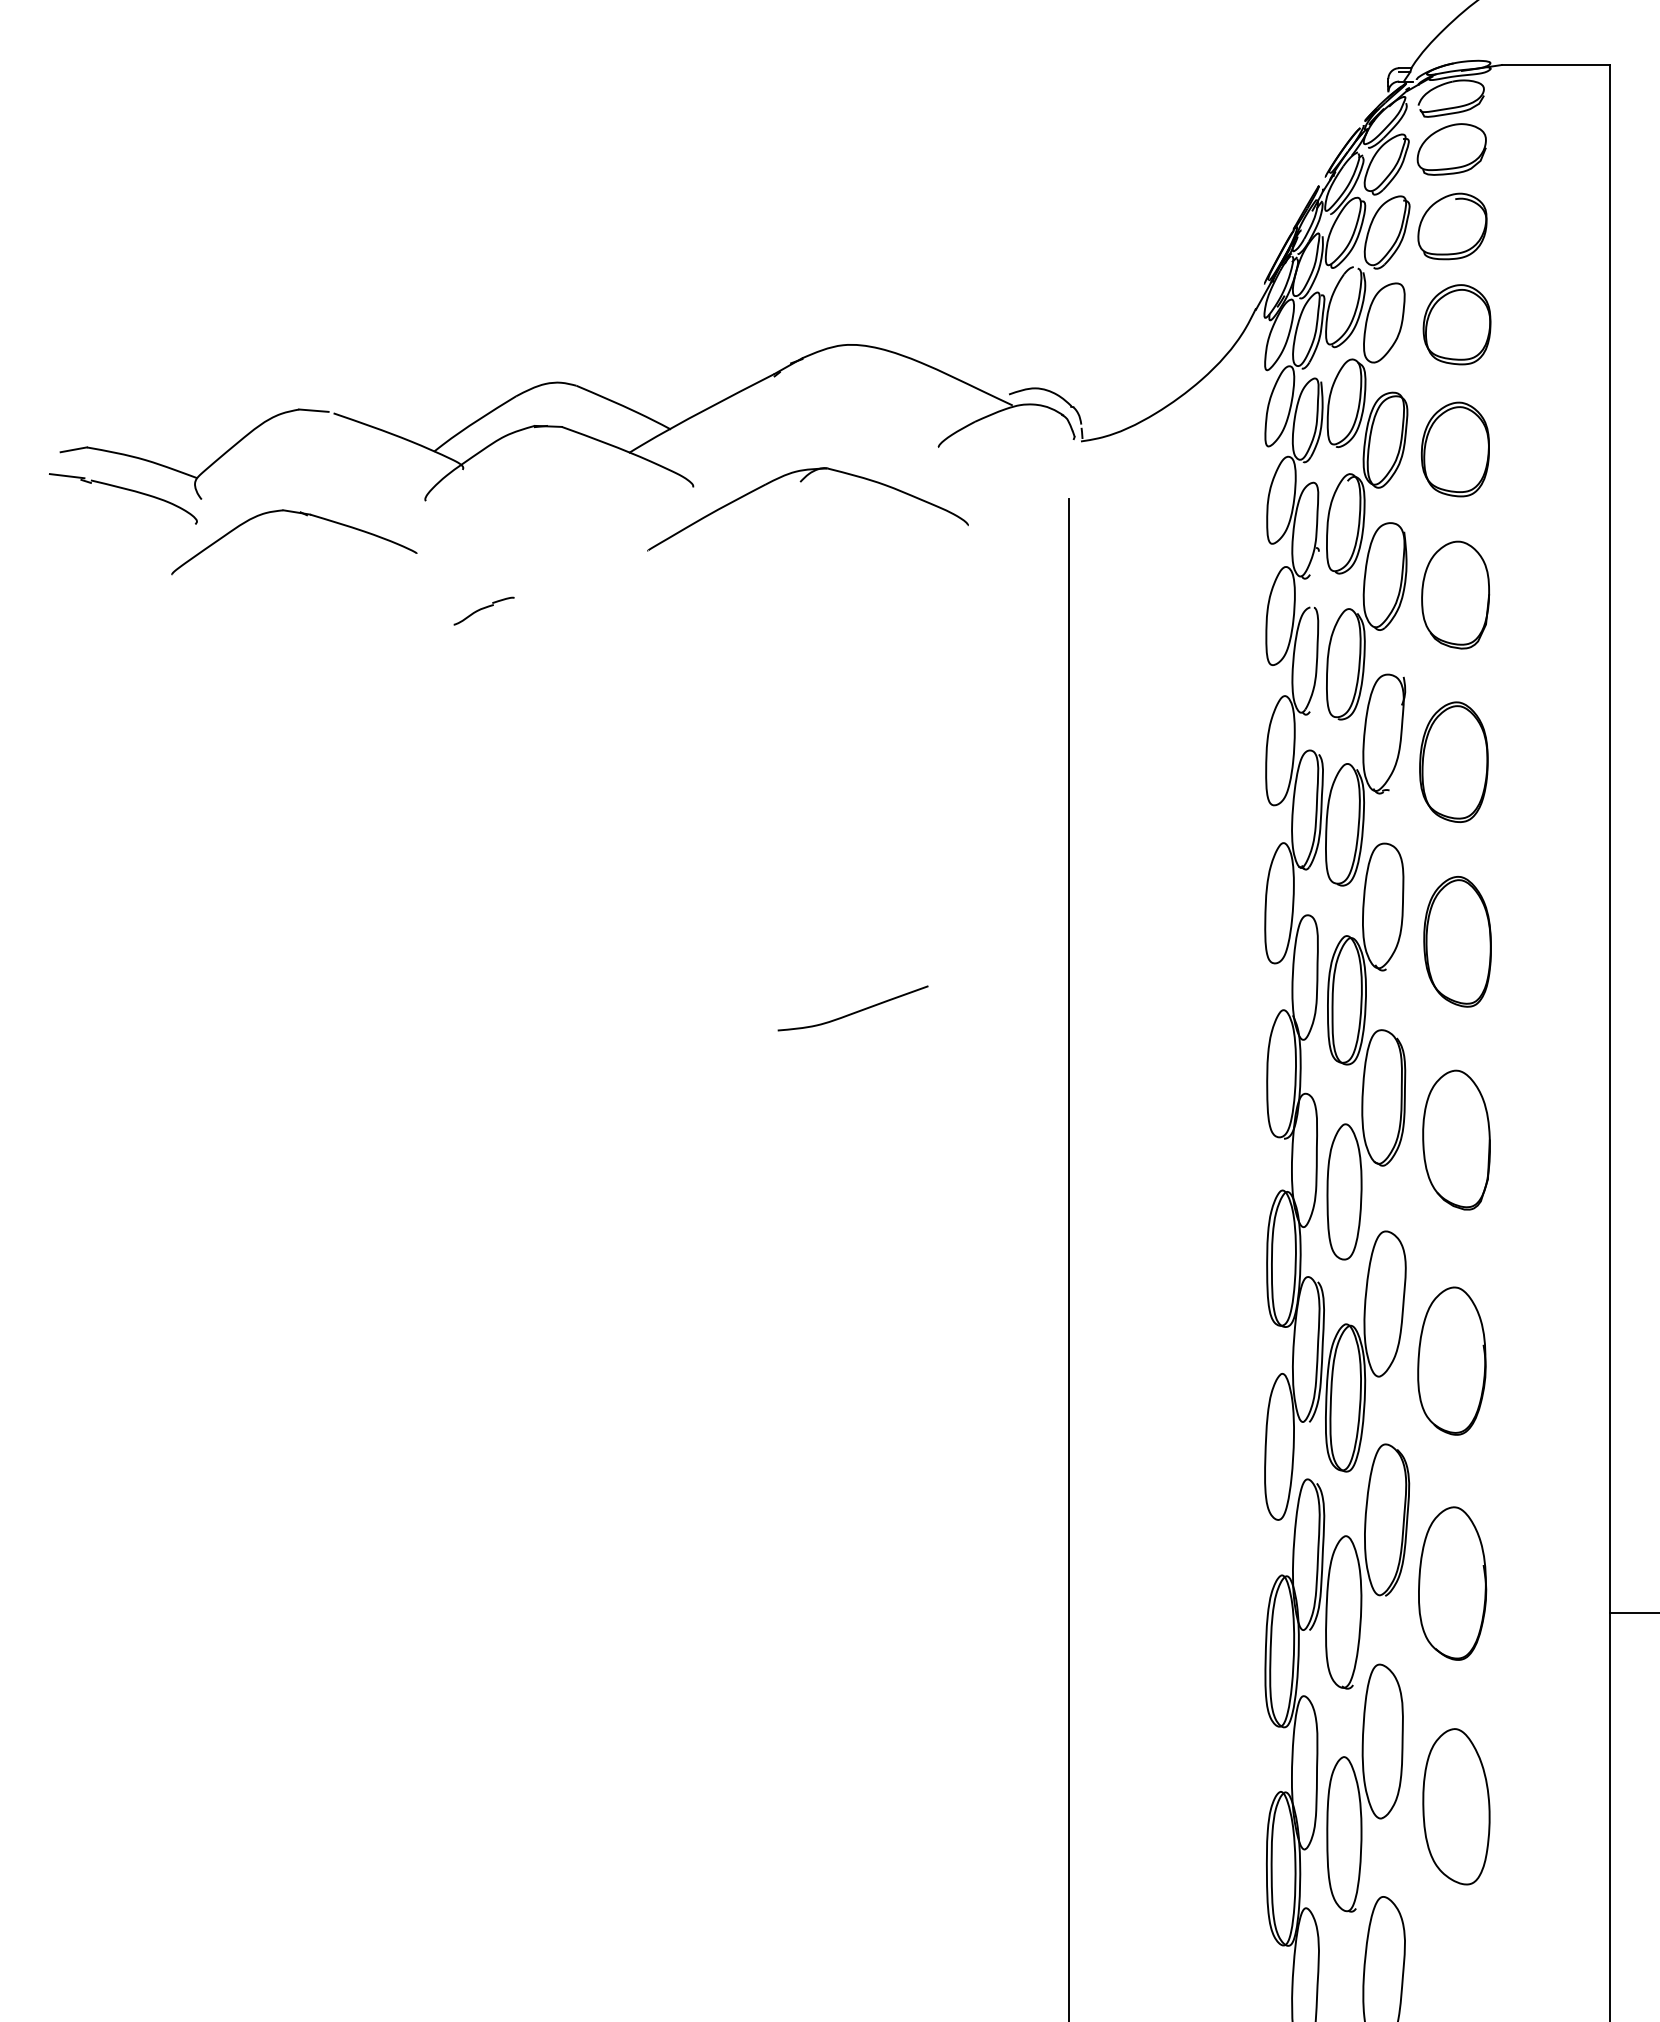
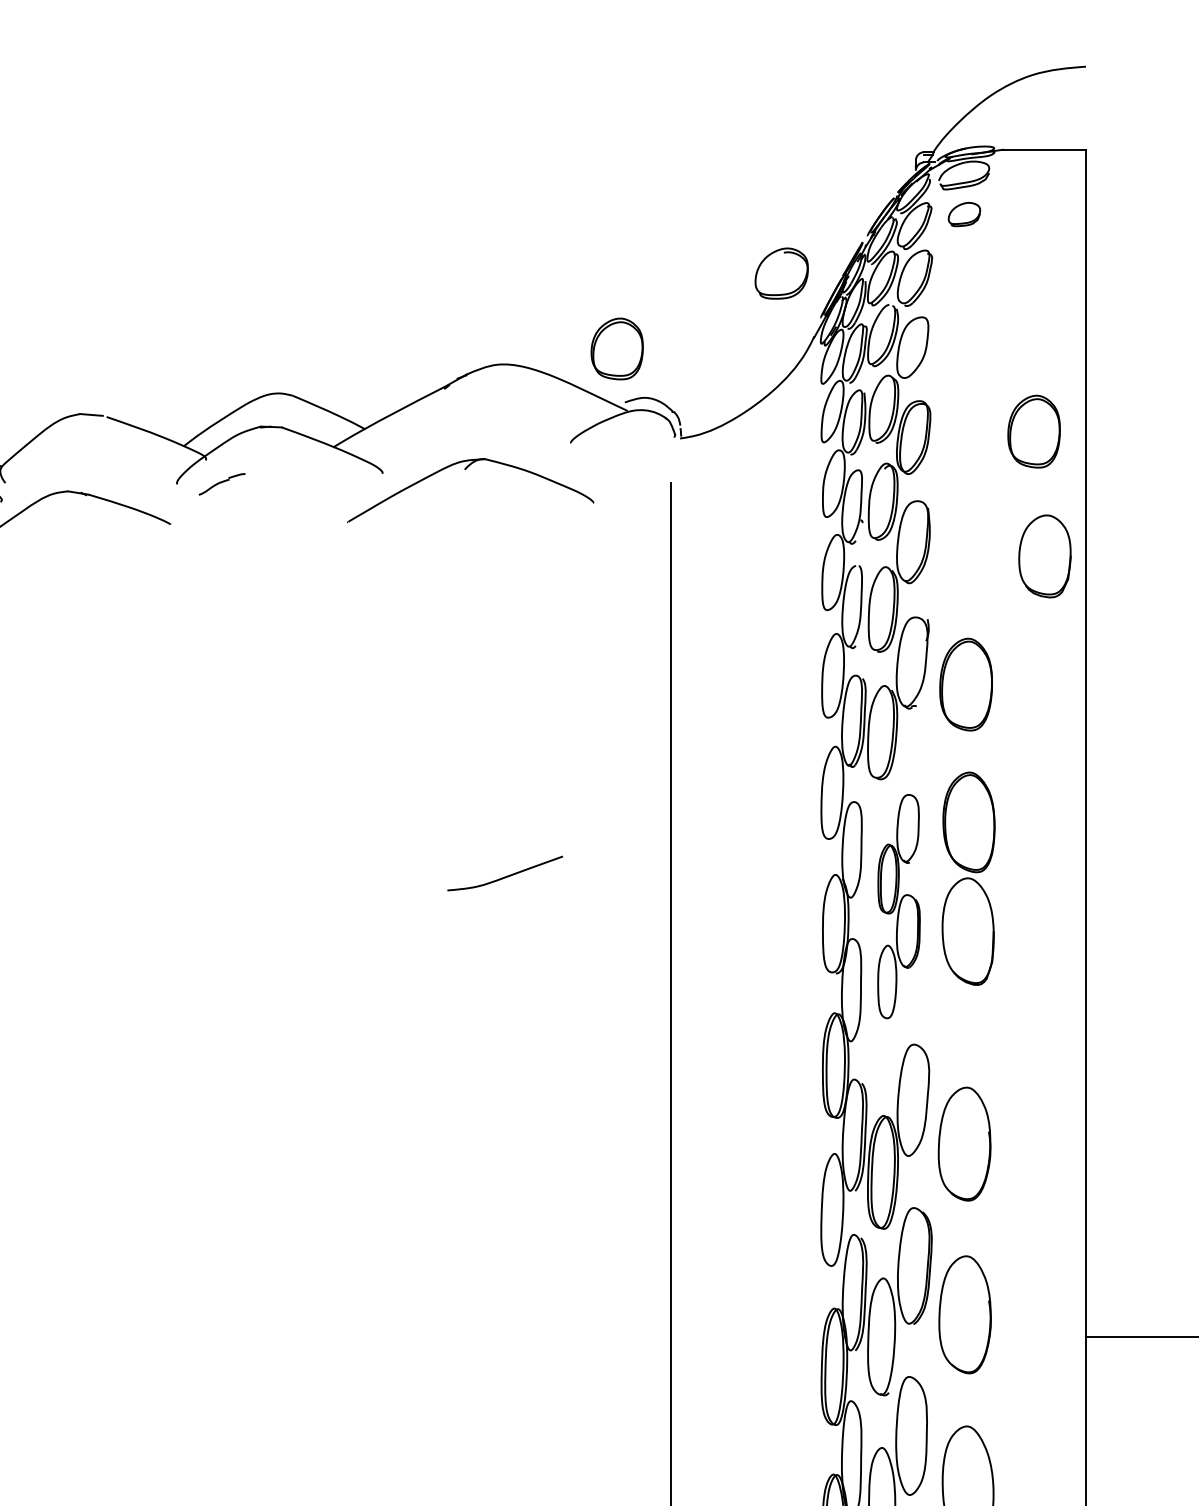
part: (1451, 149) -> (964, 214), size x0.6
part: (1452, 226) -> (781, 273), moved
part: (1456, 324) -> (616, 348), moved
part: (1454, 449) -> (1033, 431), moved
part: (1455, 594) -> (1044, 555), moved
part: (483, 610) -> (221, 483), moved
part: (1366, 1051) -> (899, 906), size x0.7
part: (1456, 1139) -> (968, 931), moved

